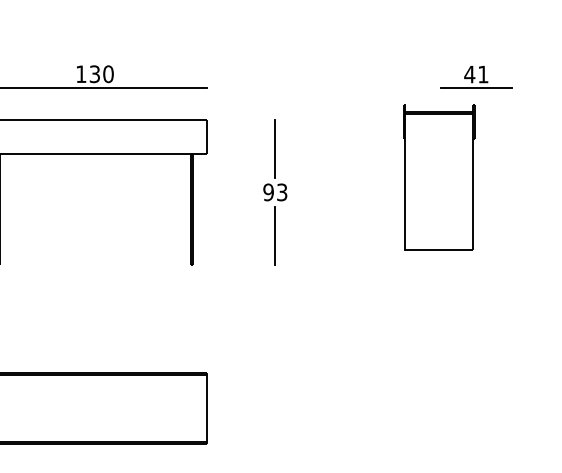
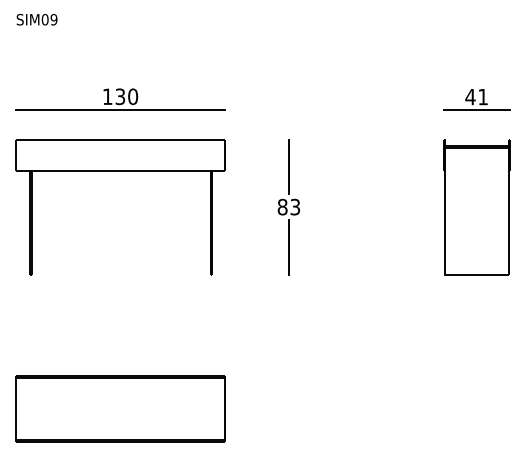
part: (438, 177) -> (476, 207), moved
text: (268, 192) -> (282, 207), 93 -> 83

